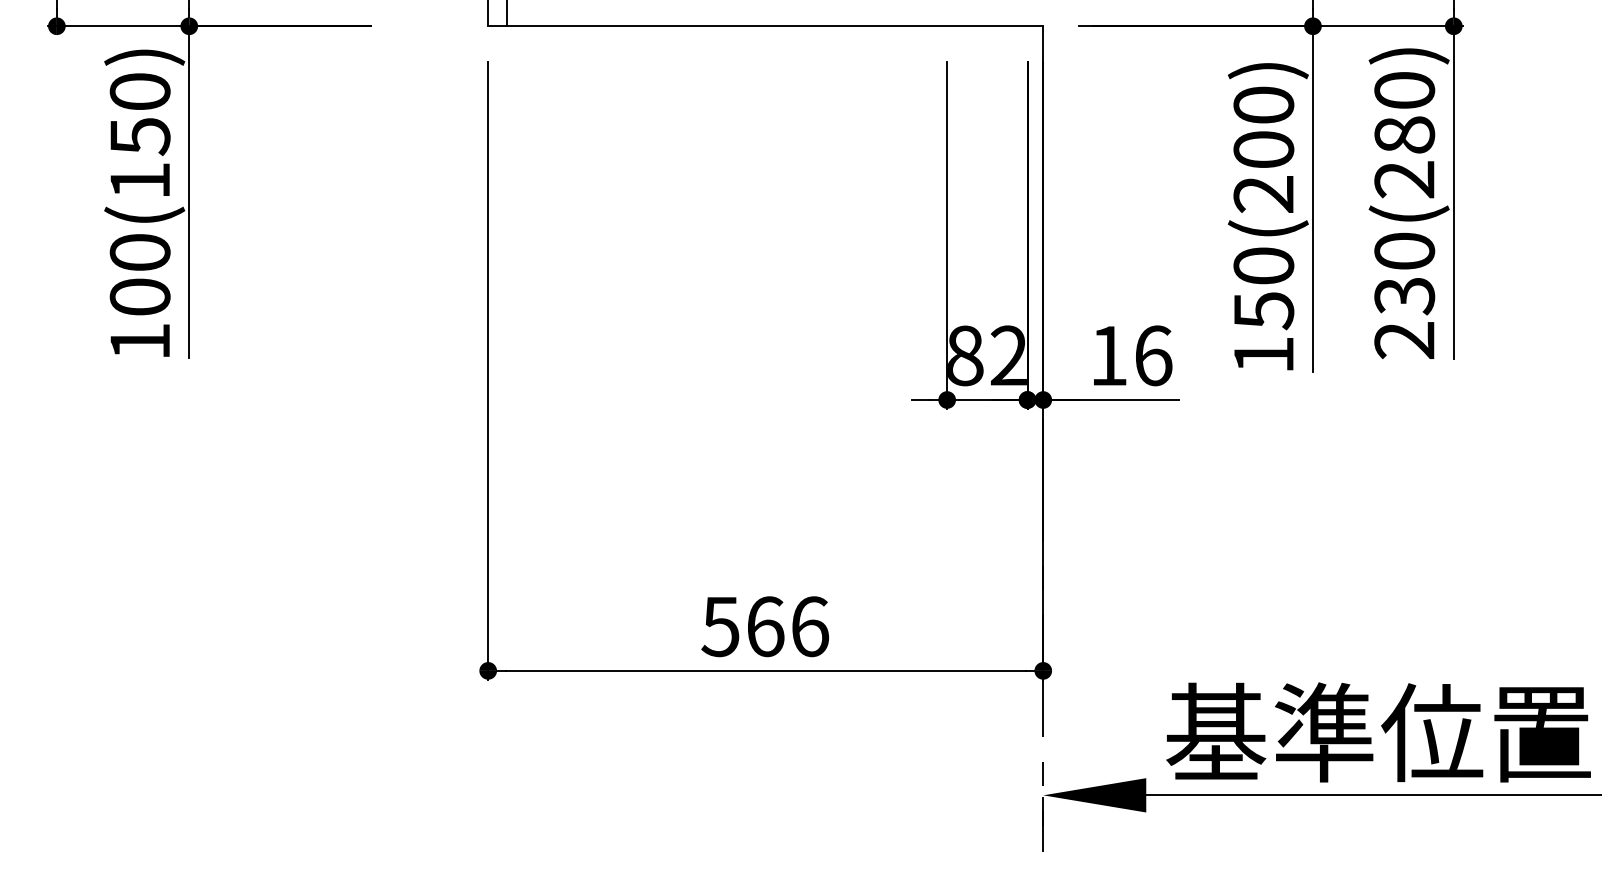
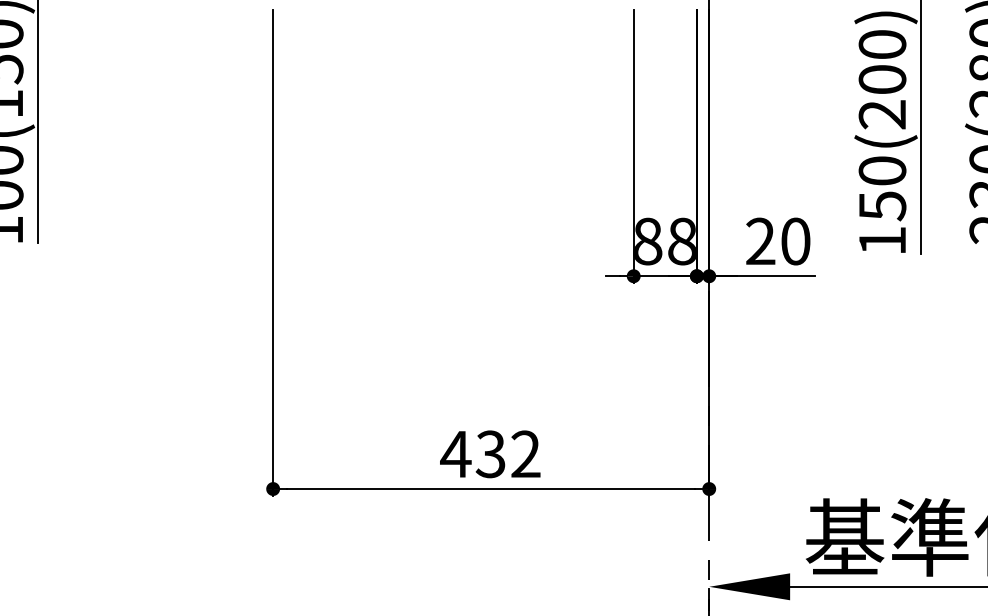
text: (1008, 355) -> (681, 241), 82 -> 88
text: (1131, 355) -> (778, 241), 16 -> 20
text: (764, 626) -> (490, 454), 566 -> 432

